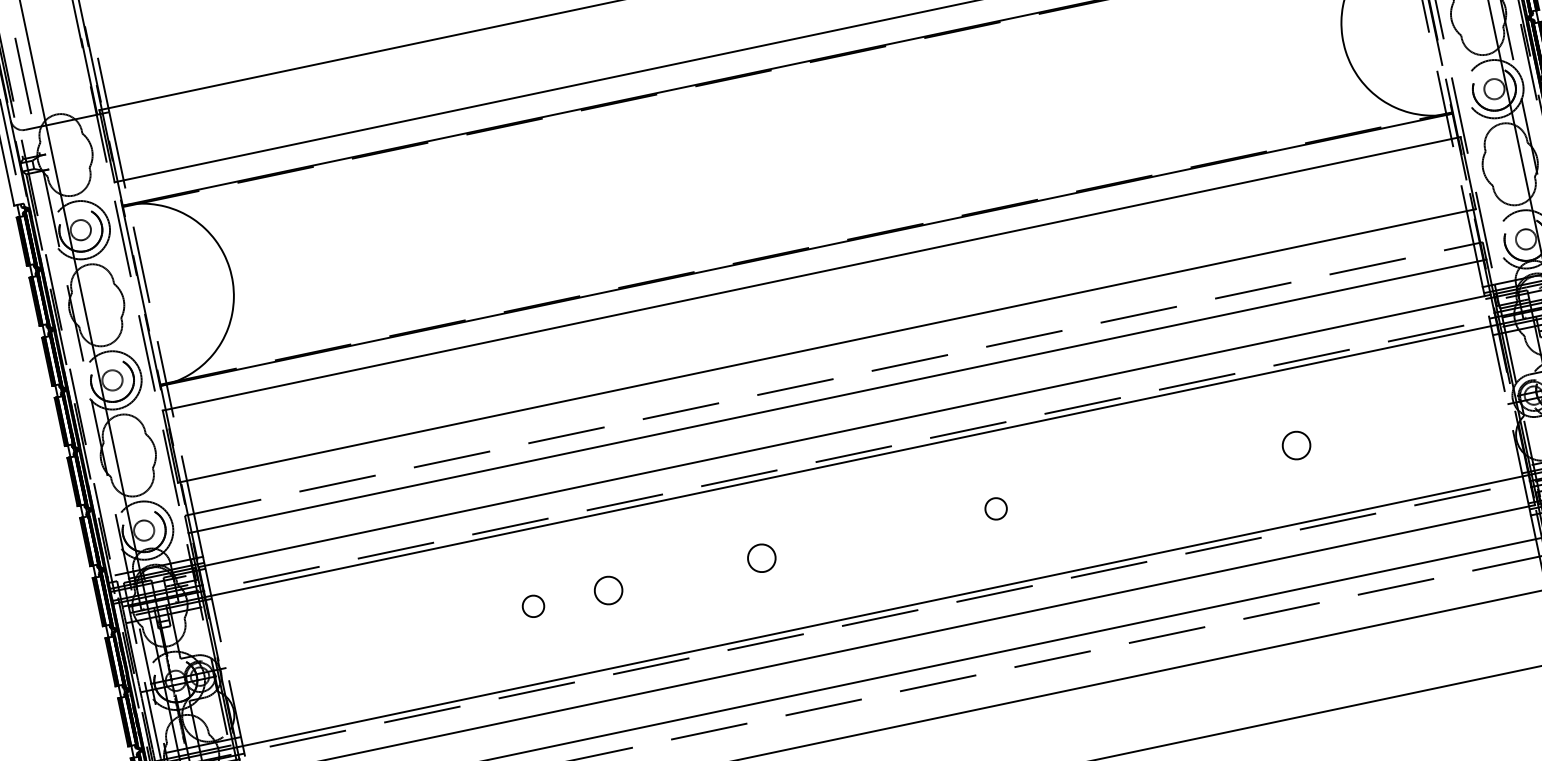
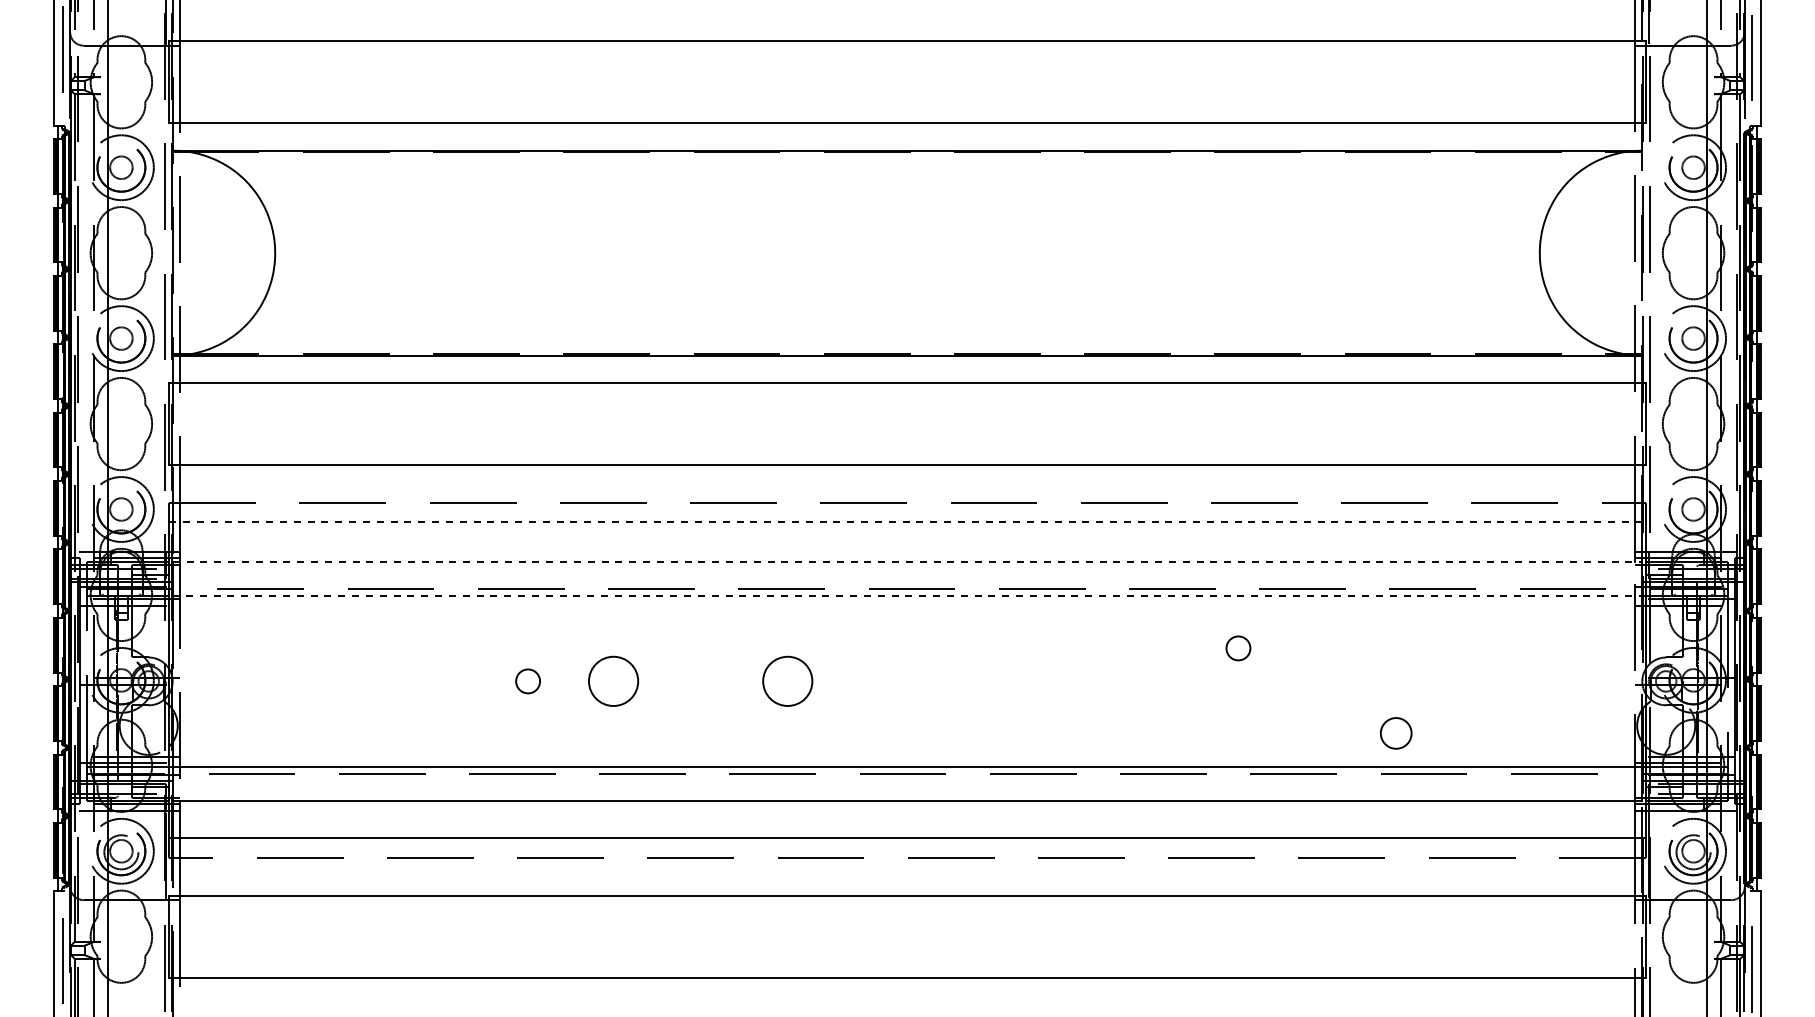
line: (837, 396) -> (907, 522), solid -> dashed
line: (844, 430) -> (907, 561), solid -> dashed
circle: (1296, 445) -> (1396, 733), moved
line: (850, 460) -> (906, 595), solid -> dashed
circle: (996, 508) -> (1238, 648), moved
circle: (761, 558) -> (787, 681), size x1.6
circle: (608, 590) -> (613, 681), size x1.6

